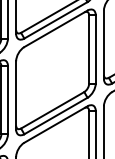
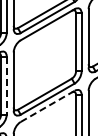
line: (7, 101) -> (6, 86), solid -> dashed
line: (56, 124) -> (48, 106), solid -> dashed

